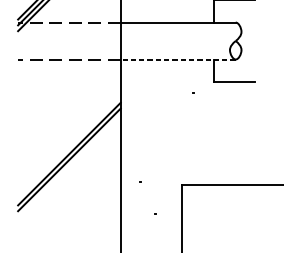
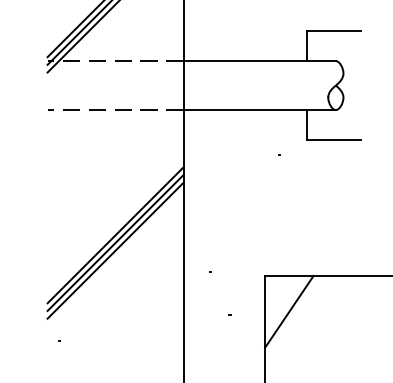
line: (178, 59) -> (259, 110), dashed -> solid
line: (69, 165) -> (115, 250), added
line: (200, 211) -> (289, 311), added

